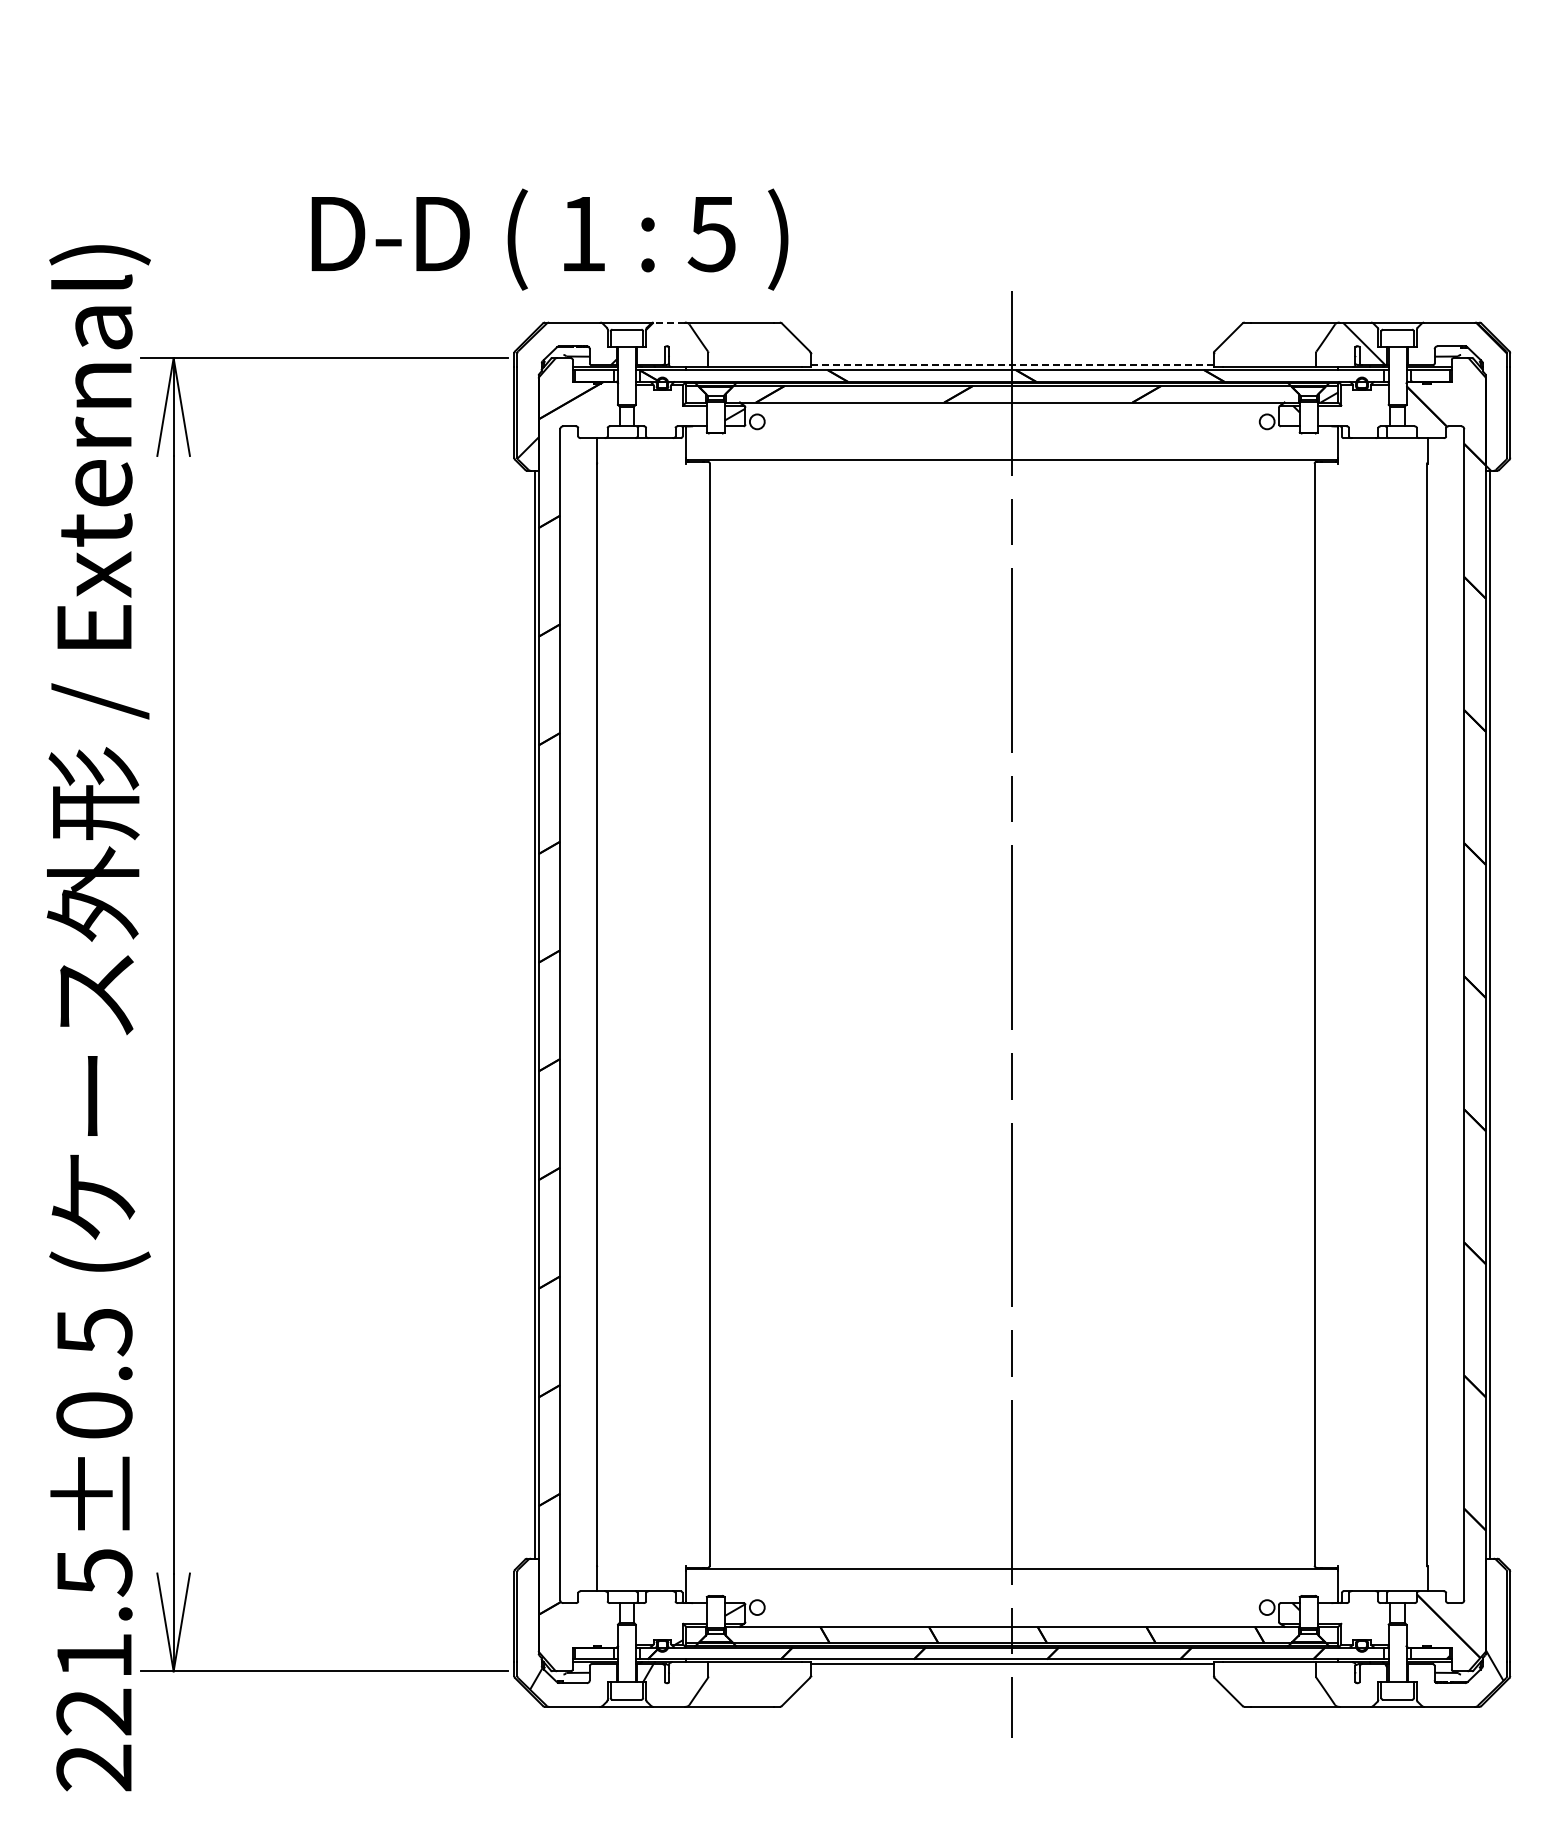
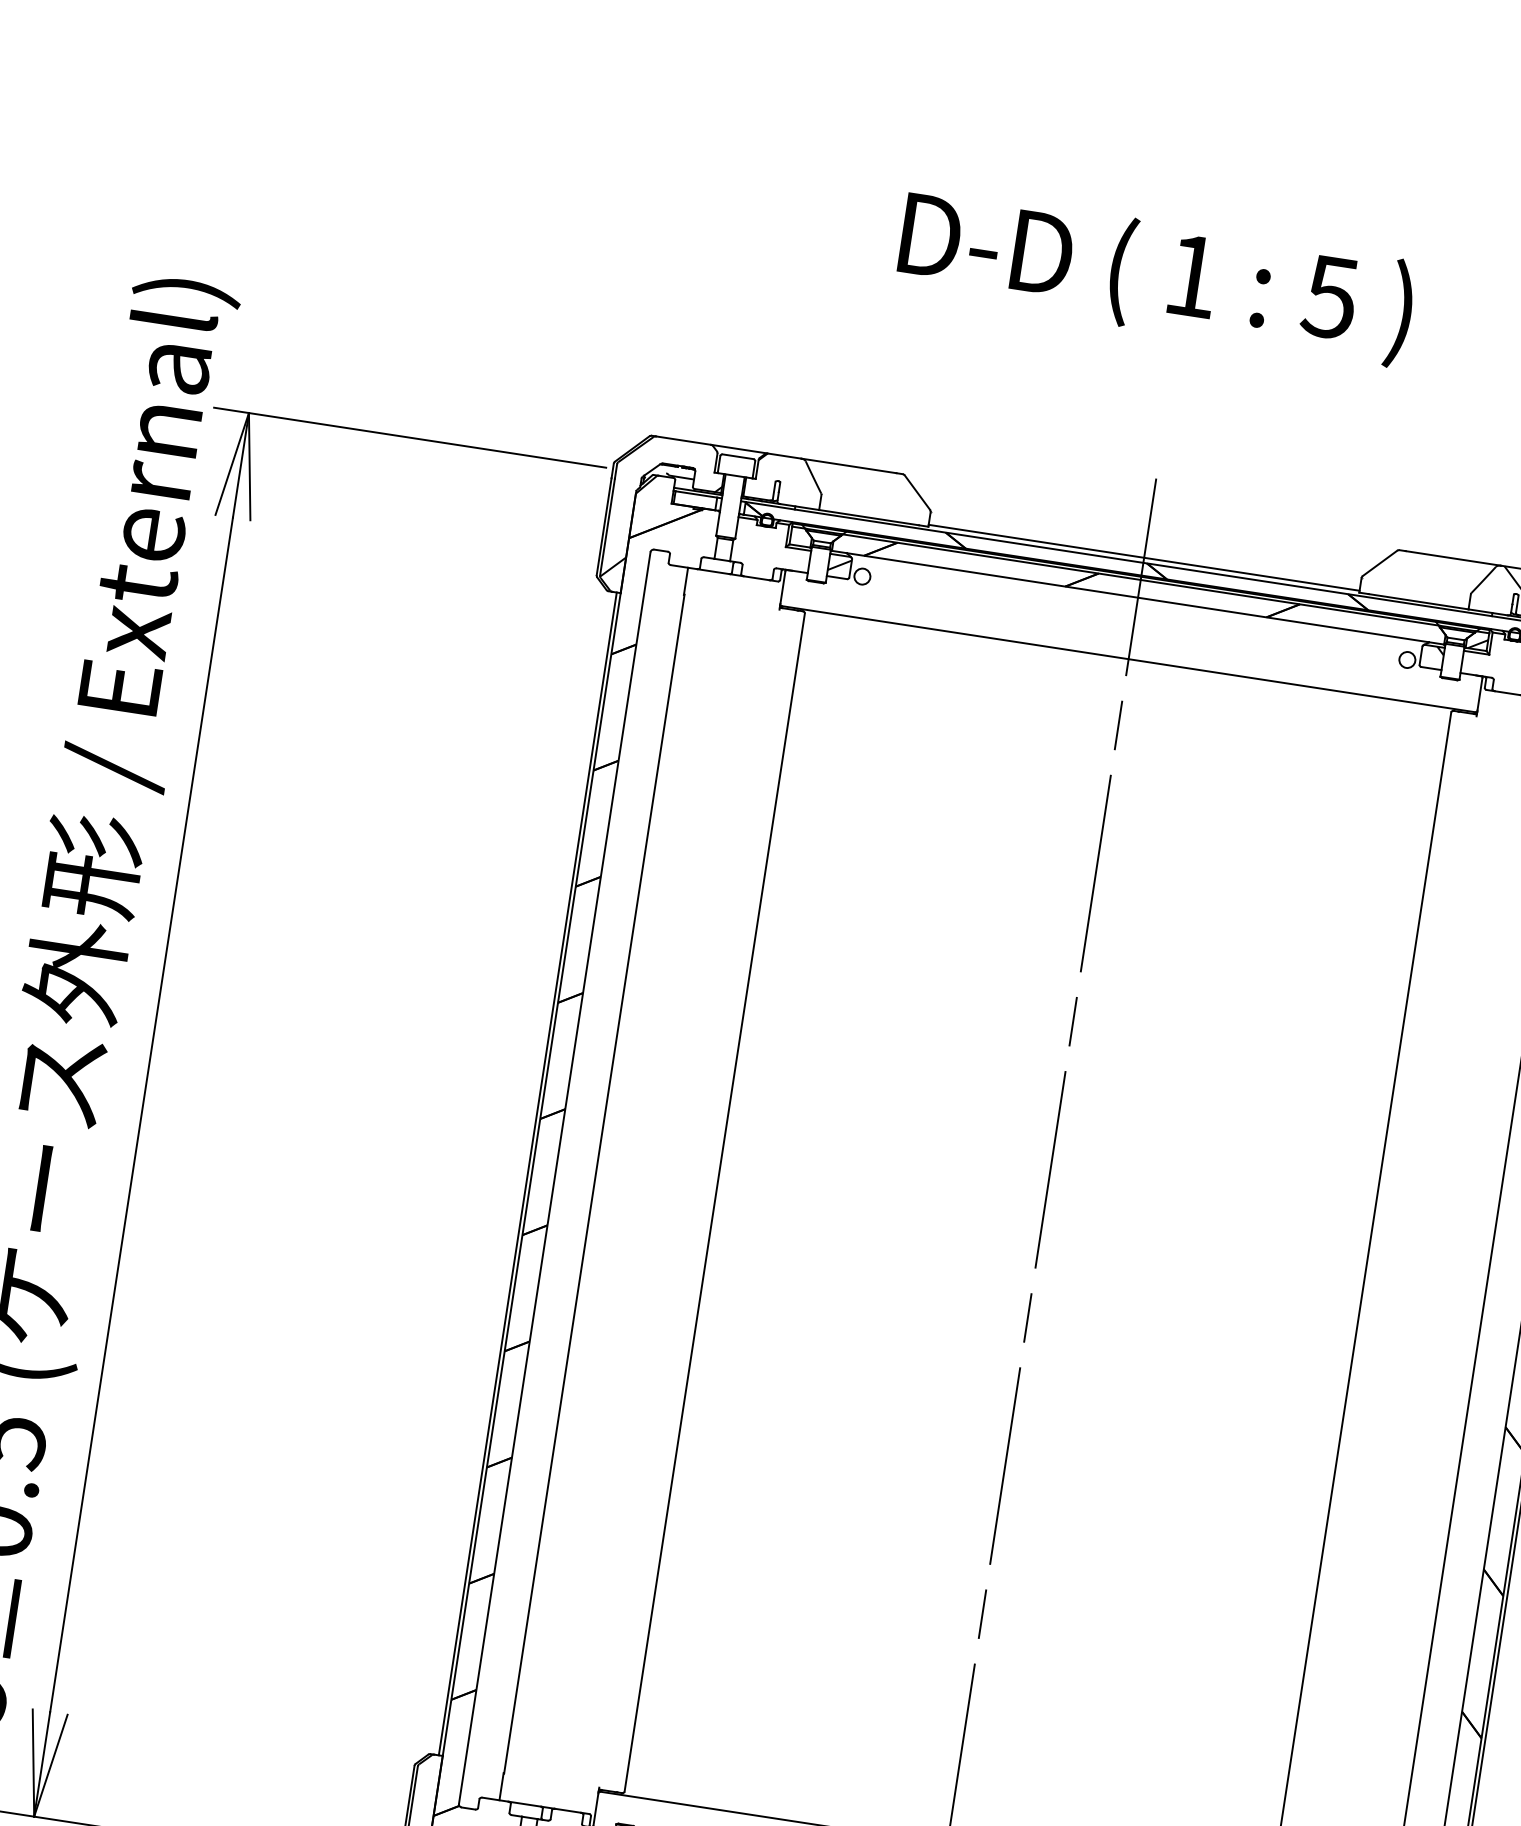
text: (549, 239) -> (1155, 276), moved
line: (669, 322) -> (784, 456), dashed -> solid
line: (1012, 365) -> (1144, 558), dashed -> solid

